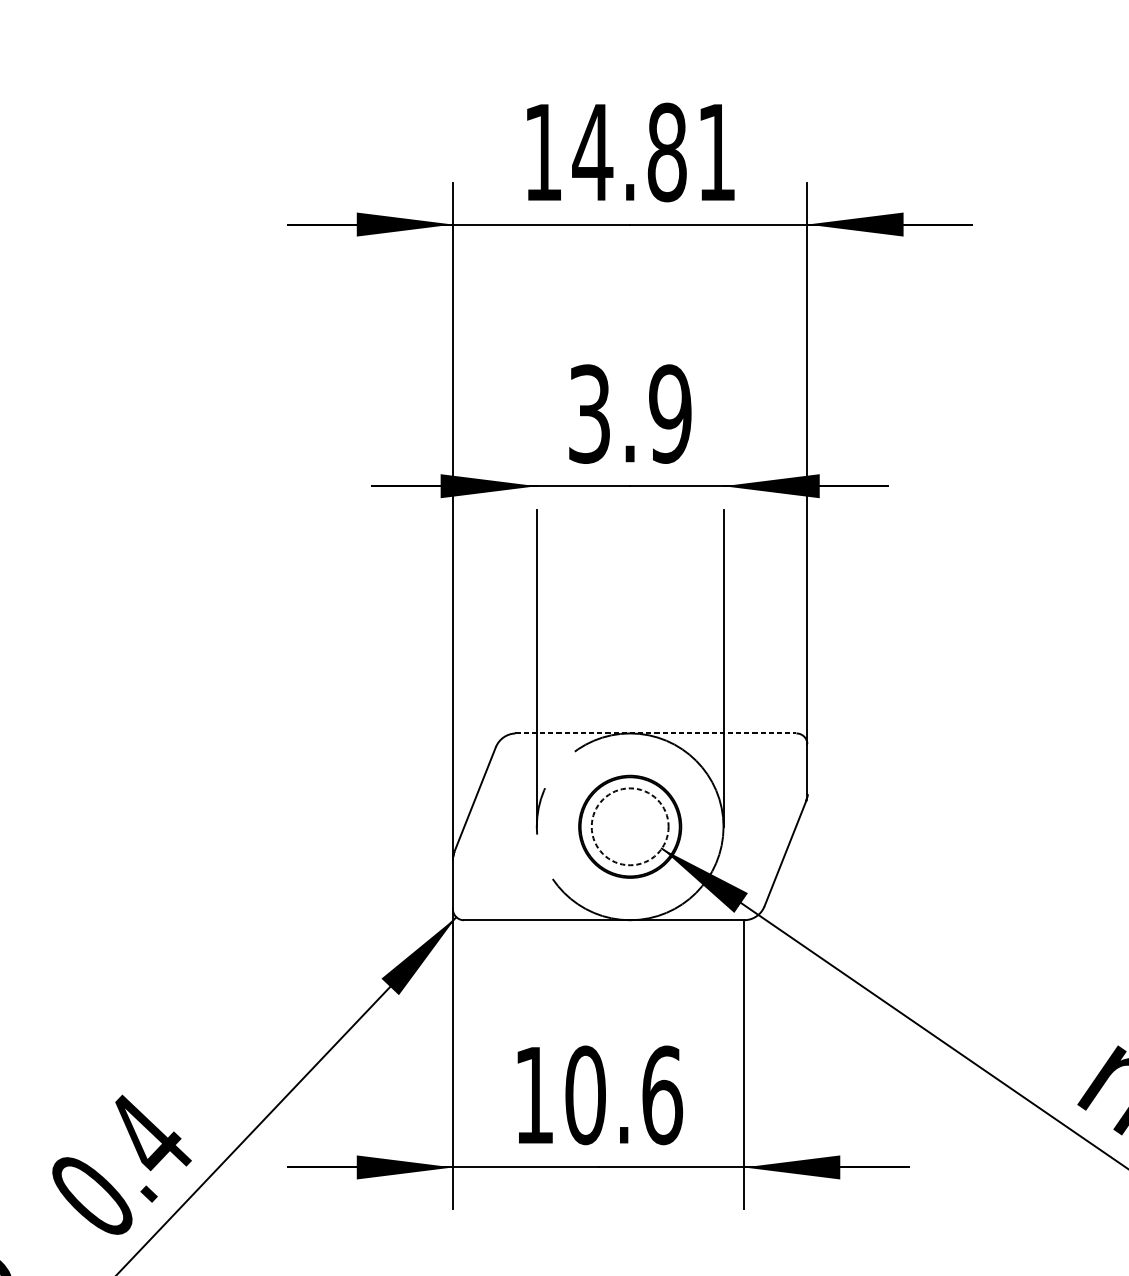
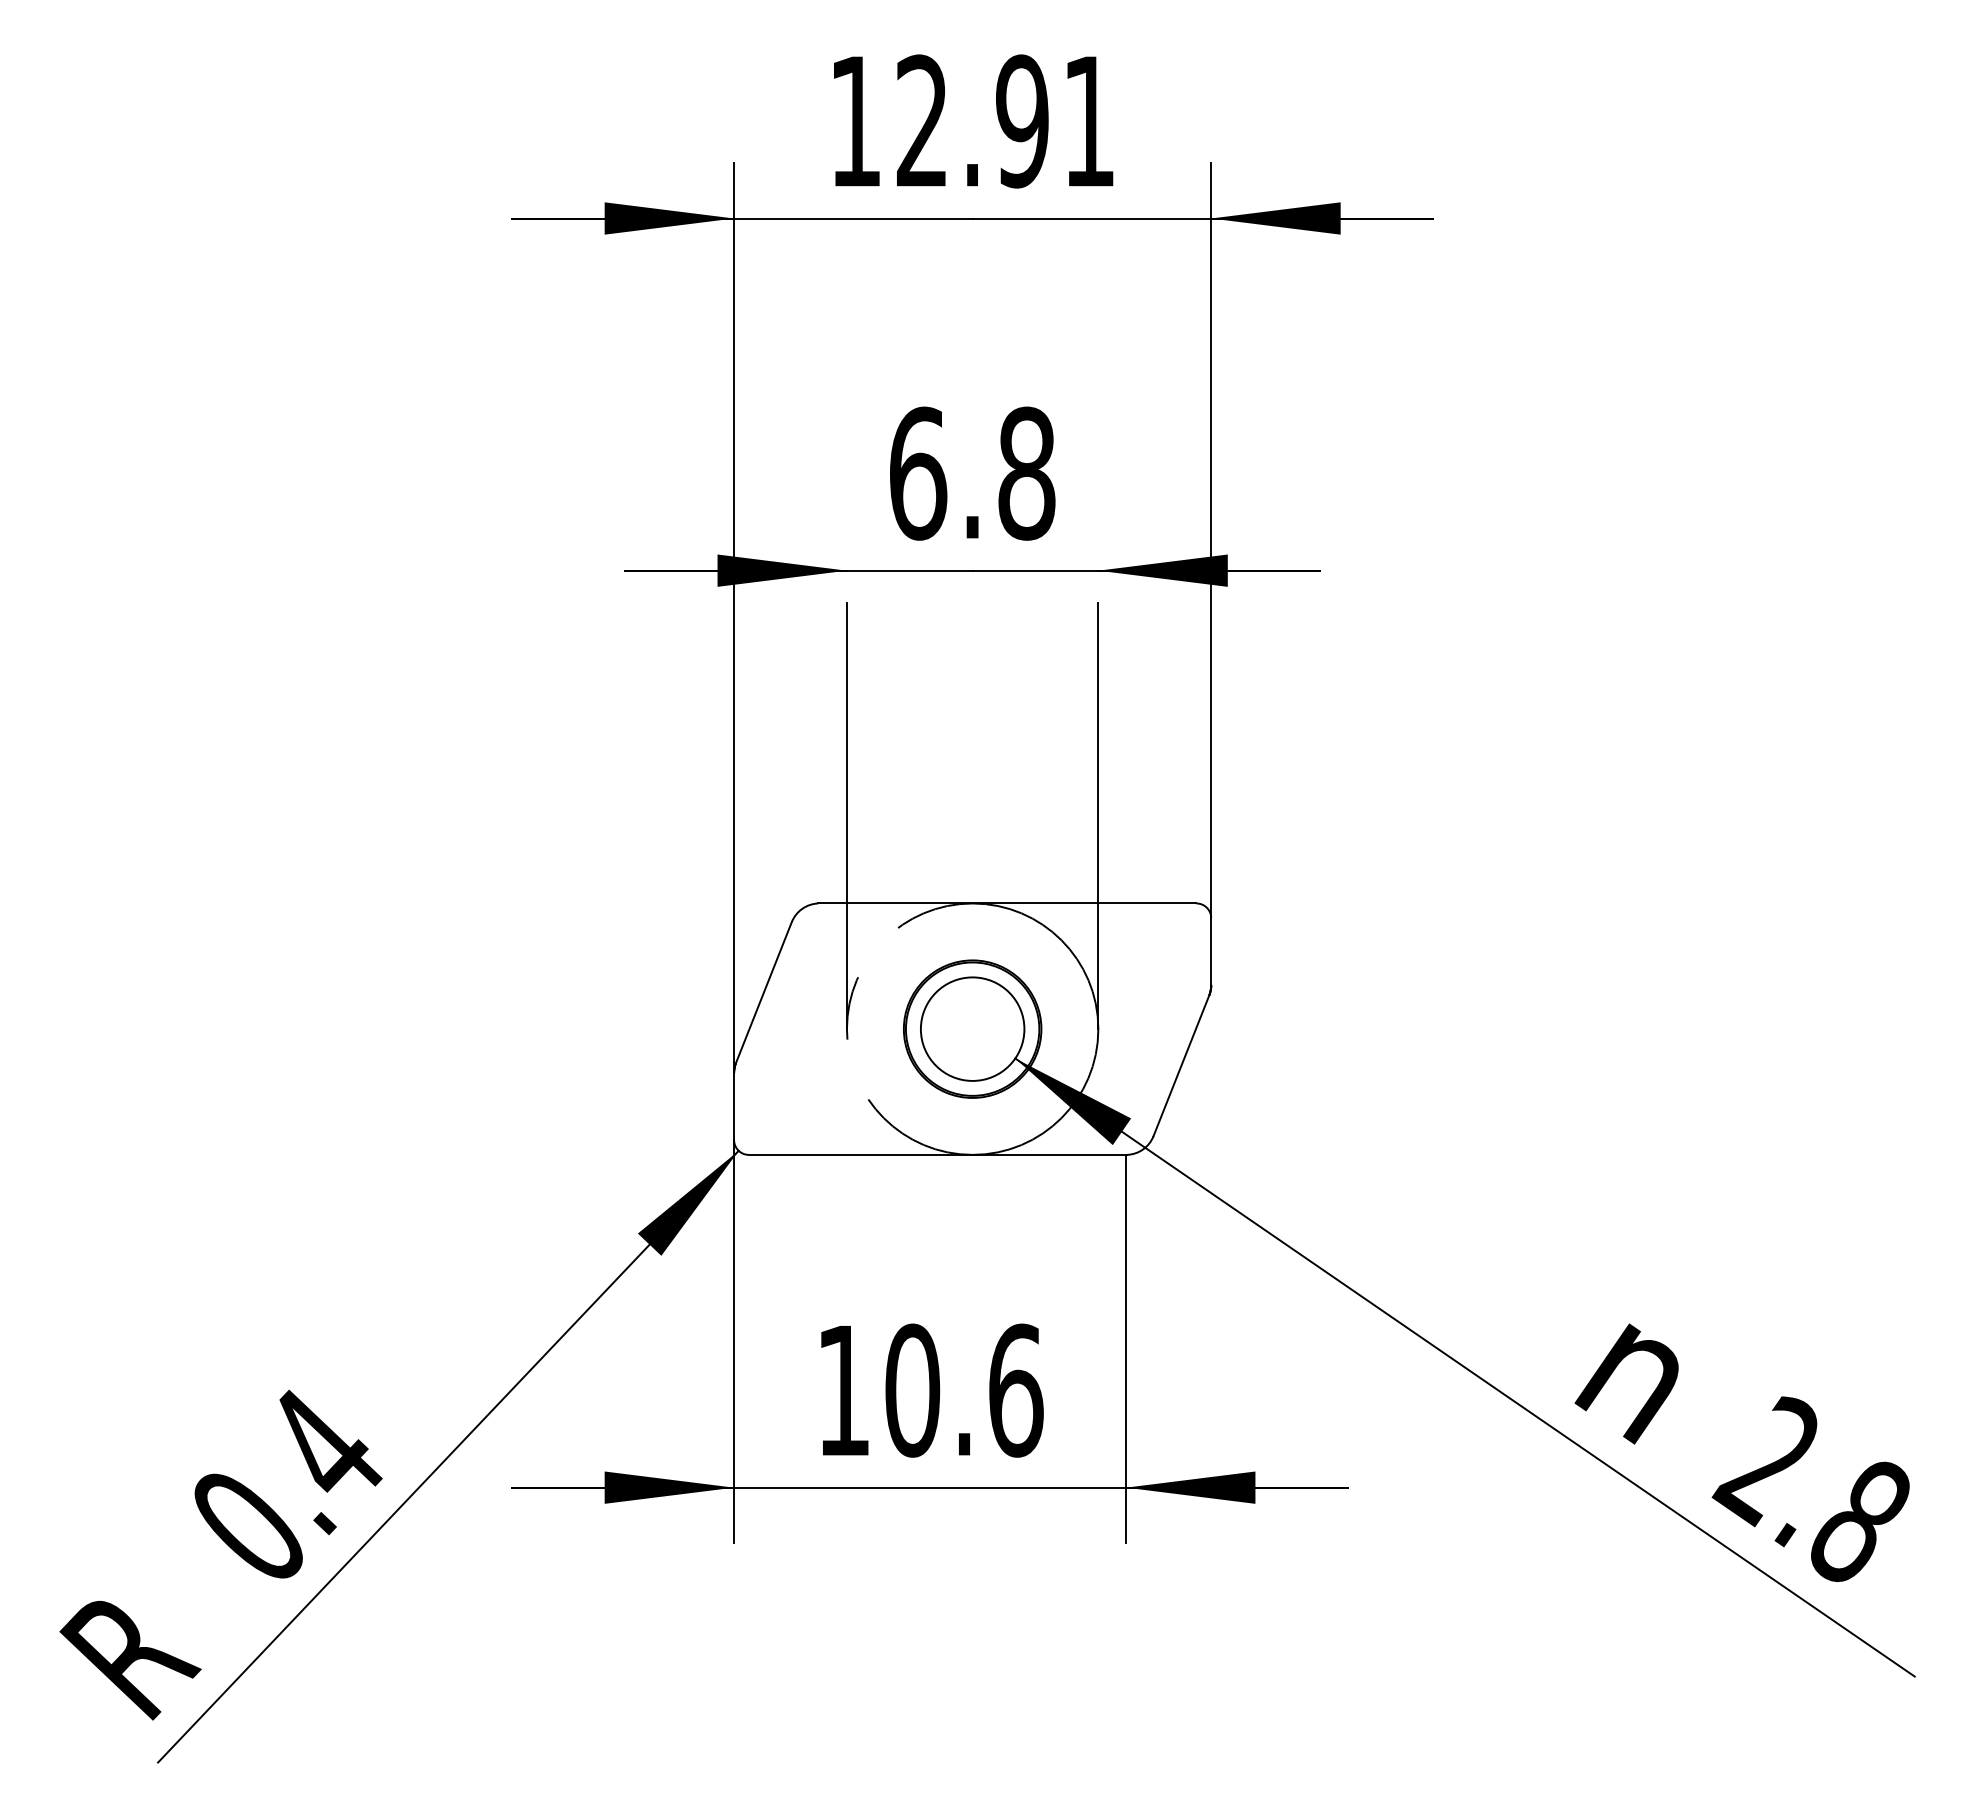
text: (629, 152) -> (971, 121), 14.81 -> 12.91
text: (630, 414) -> (972, 473), 3.9 -> 6.8
line: (656, 733) -> (1007, 903), dashed -> solid
circle: (630, 826) -> (972, 1028), dashed -> solid

